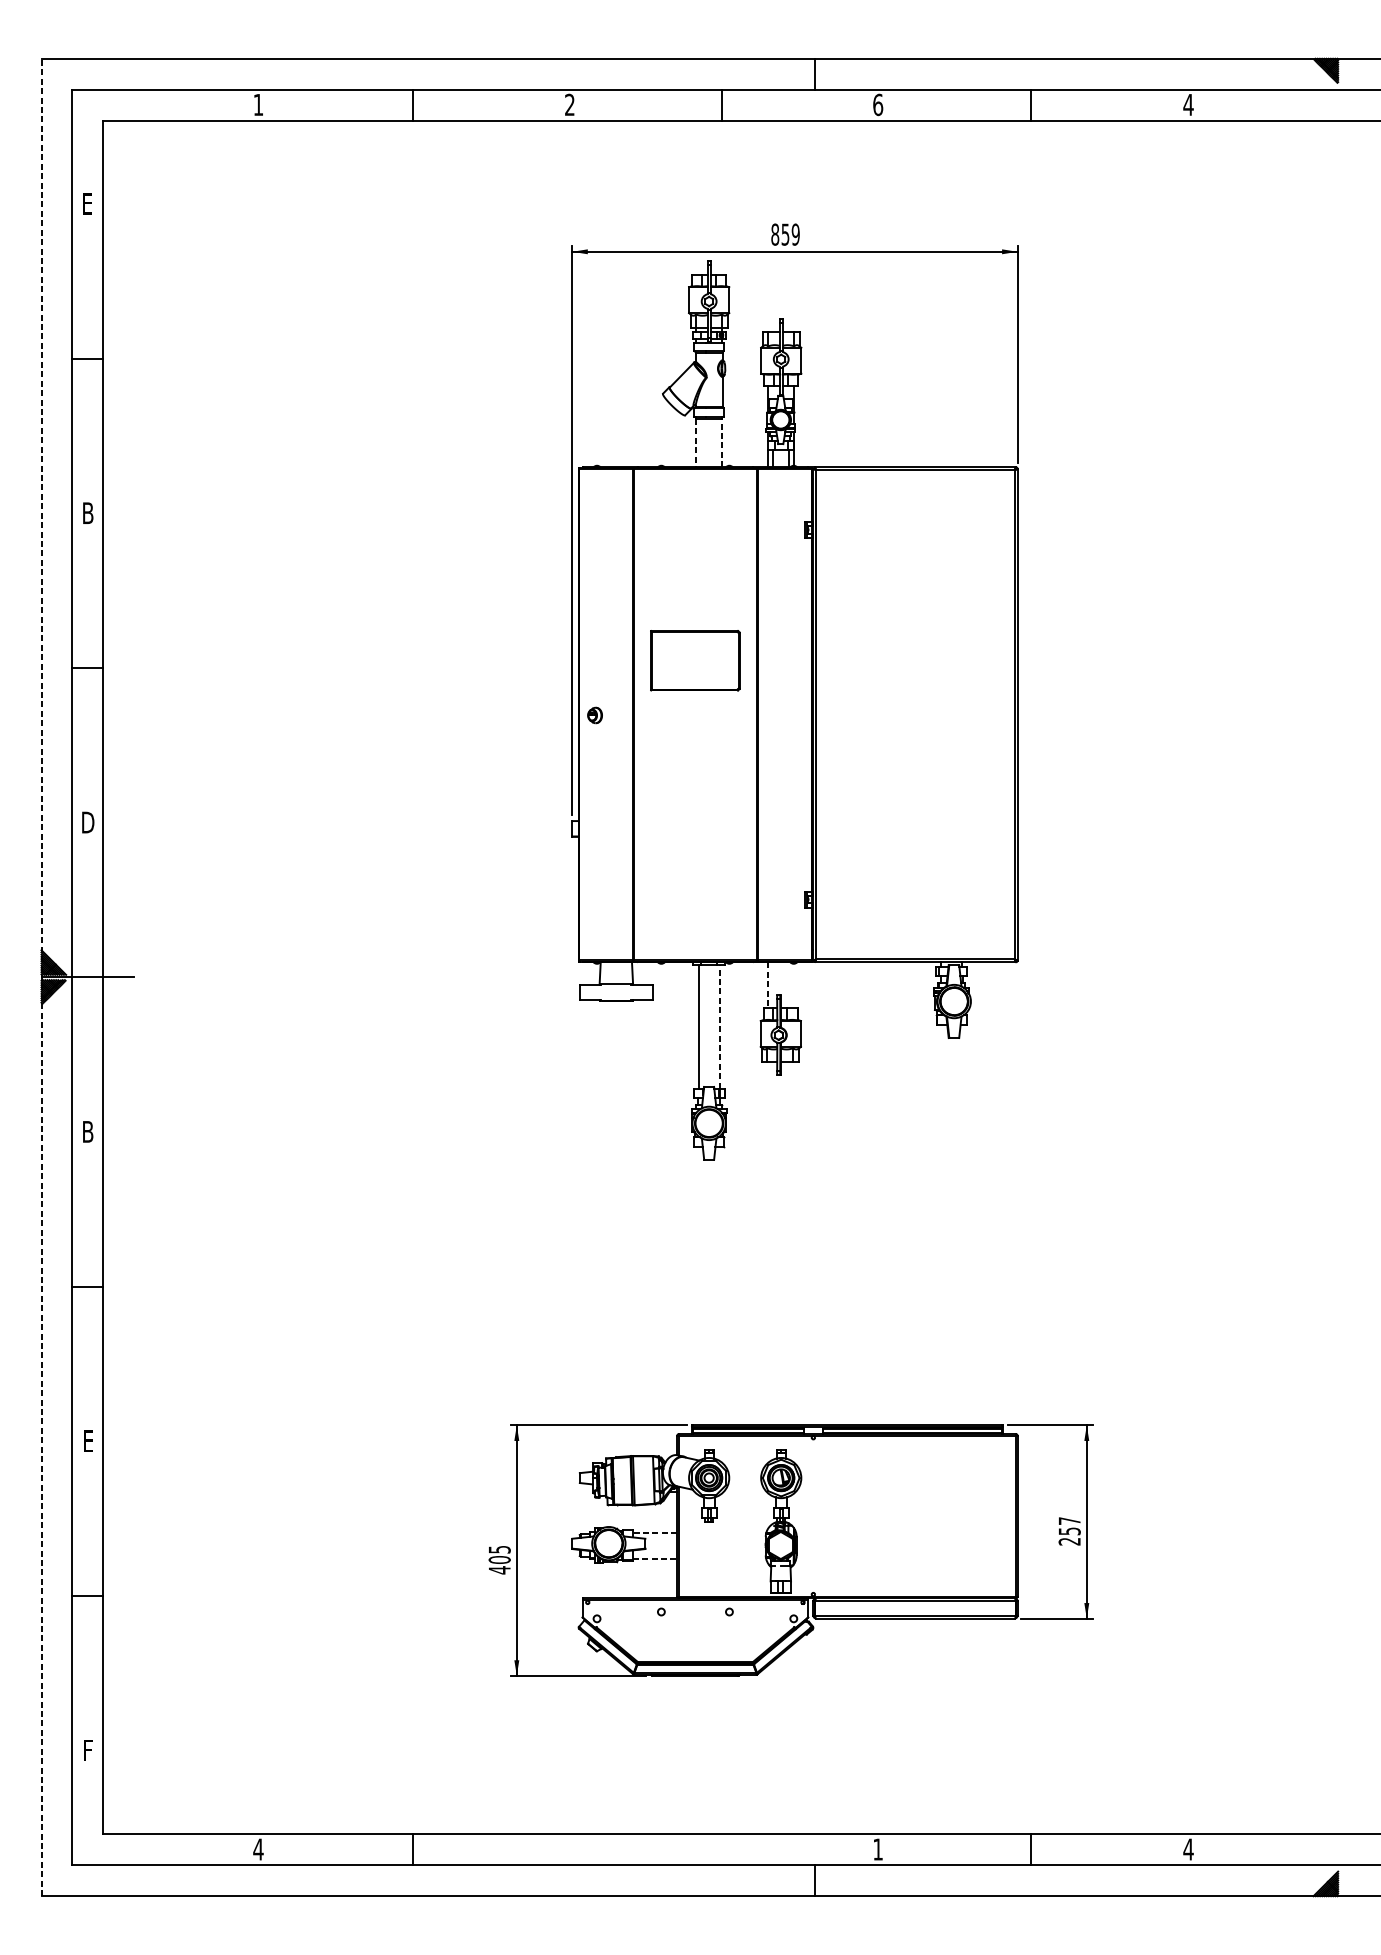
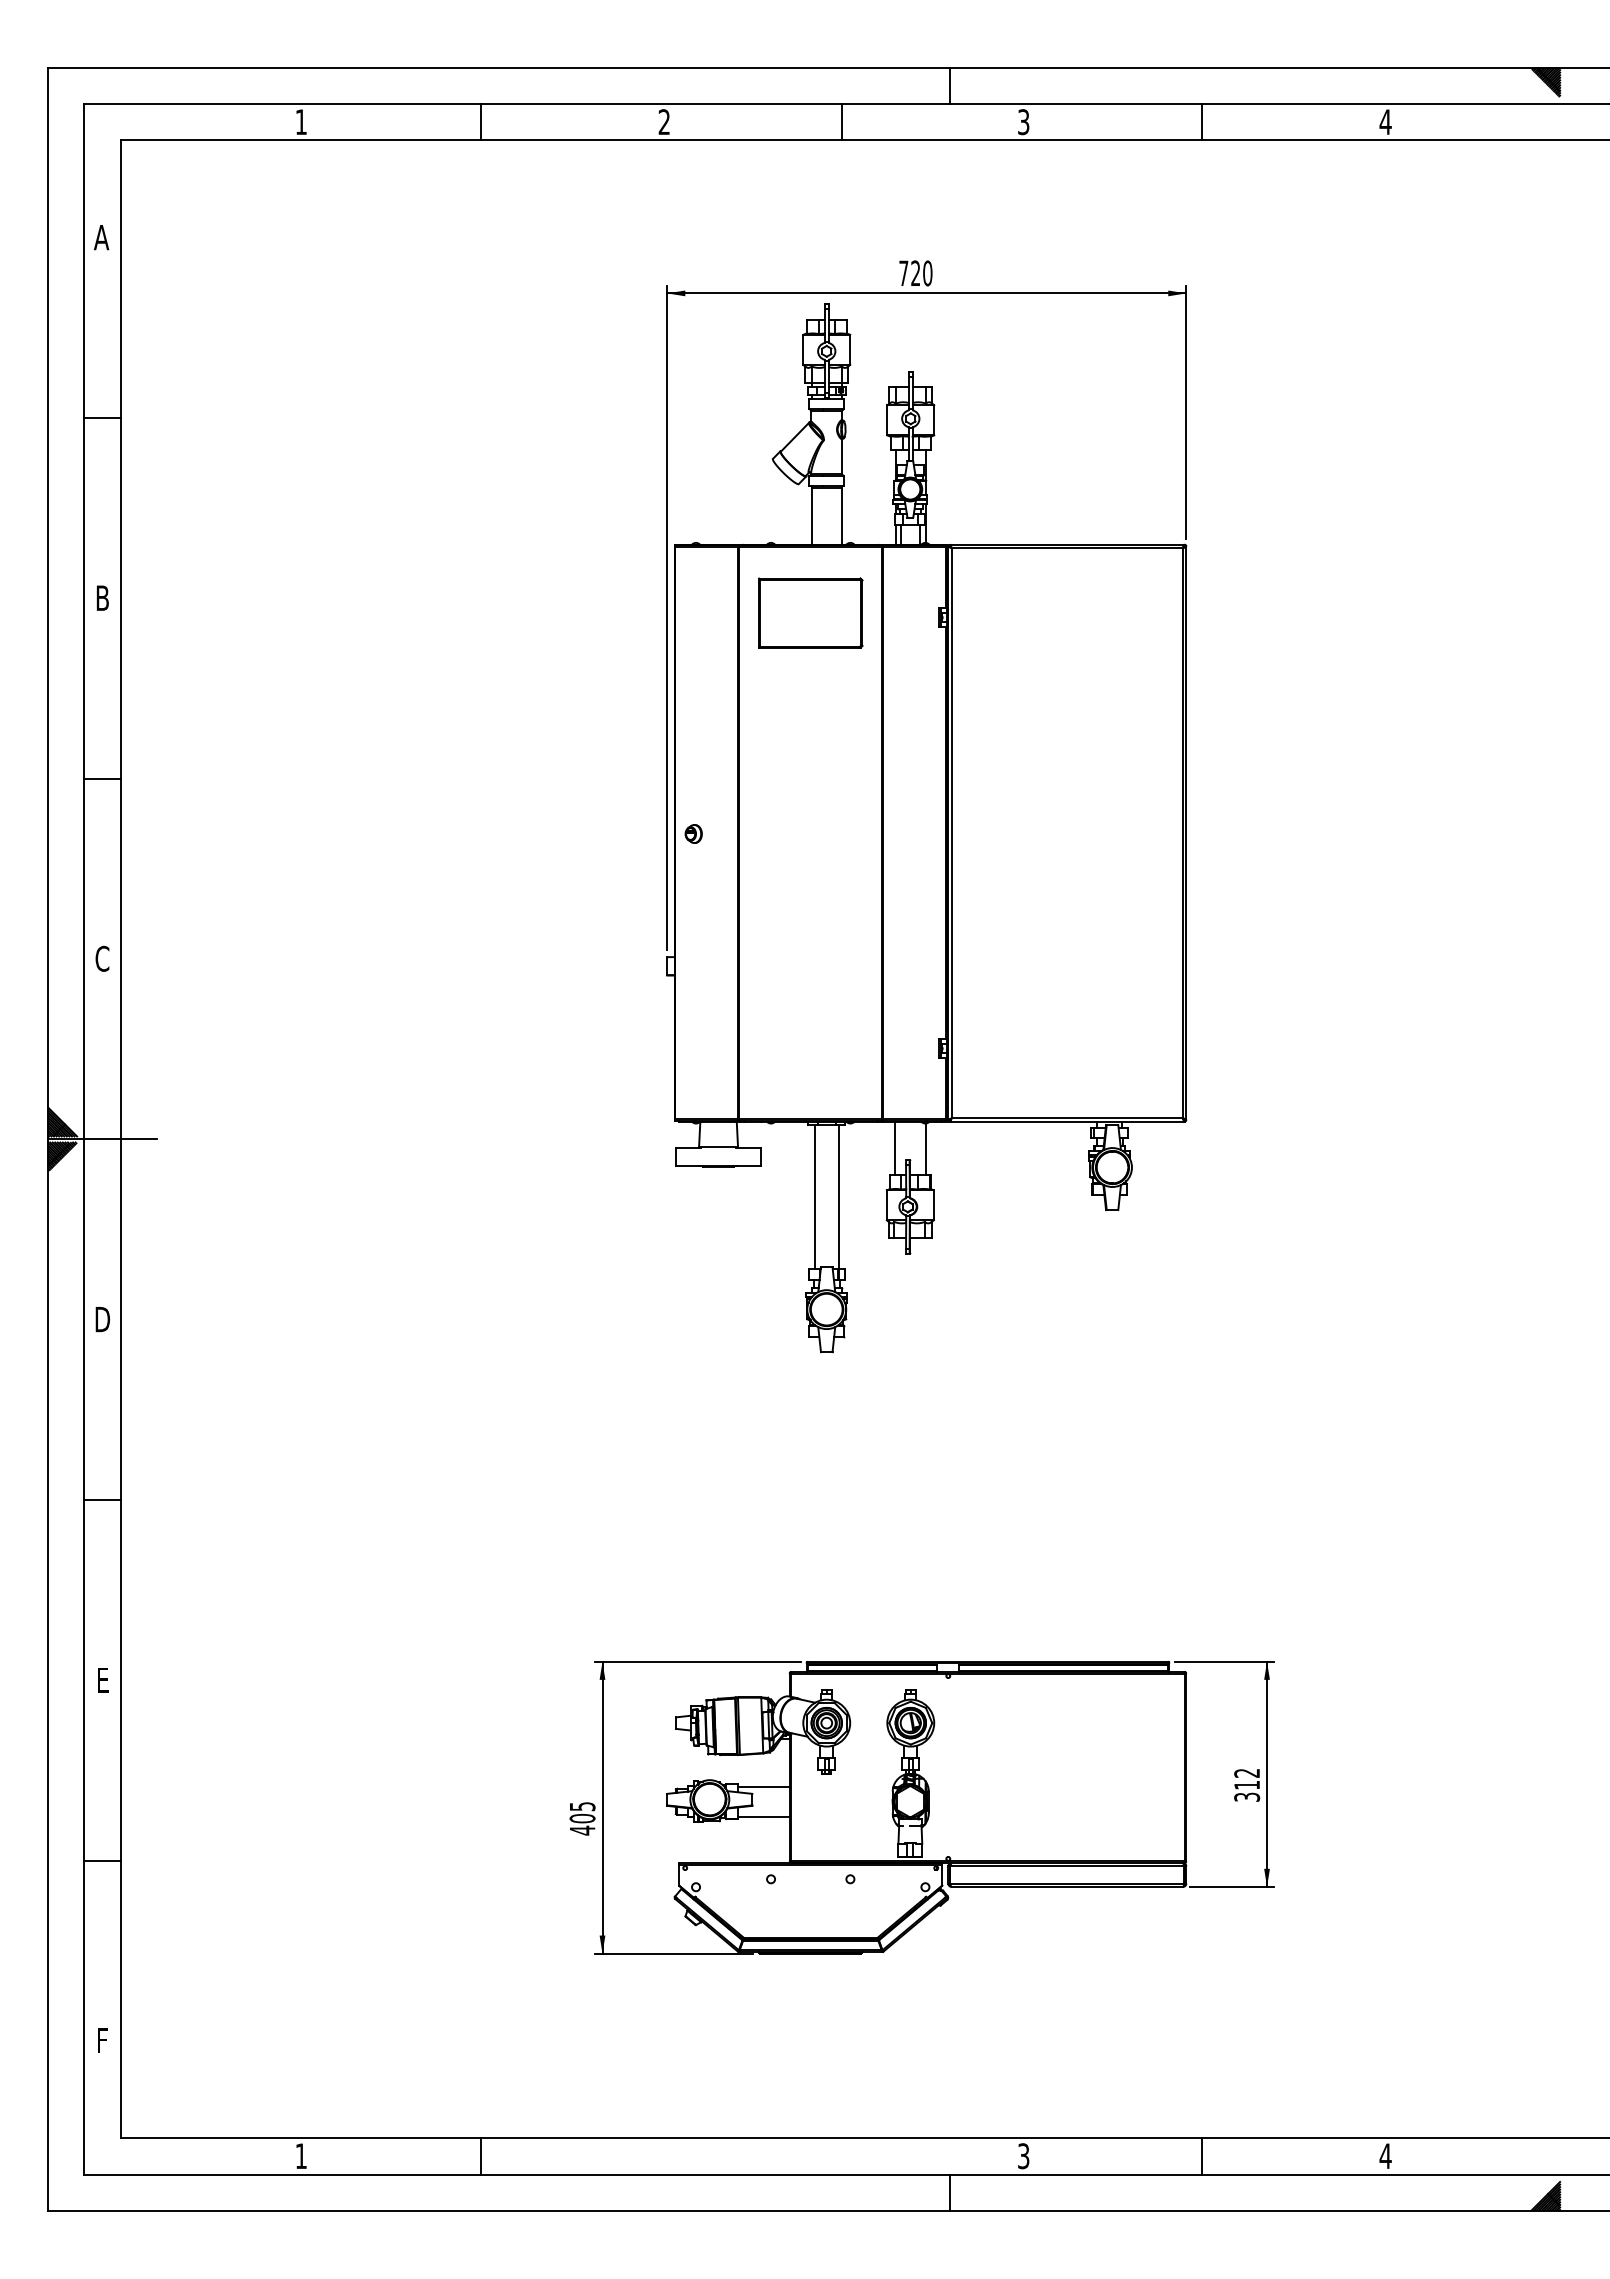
text: (877, 105) -> (1023, 122), 6 -> 3
text: (87, 203) -> (101, 237), E -> A
text: (785, 234) -> (915, 273), 859 -> 720
line: (721, 442) -> (841, 515), dashed -> solid
line: (696, 443) -> (811, 516), dashed -> solid
part: (695, 660) -> (810, 612), moved
text: (87, 822) -> (102, 958), D -> C
line: (41, 977) -> (48, 1139), dashed -> solid
line: (768, 985) -> (895, 1148), dashed -> solid
line: (793, 986) -> (925, 1149), added
line: (719, 1026) -> (838, 1196), dashed -> solid
text: (87, 1131) -> (102, 1319), B -> D
text: (1070, 1531) -> (1247, 1785), 257 -> 312
line: (654, 1532) -> (763, 1786), dashed -> solid
line: (655, 1558) -> (764, 1816), dashed -> solid
text: (258, 1848) -> (301, 2155), 4 -> 1
text: (877, 1849) -> (1023, 2156), 1 -> 3

